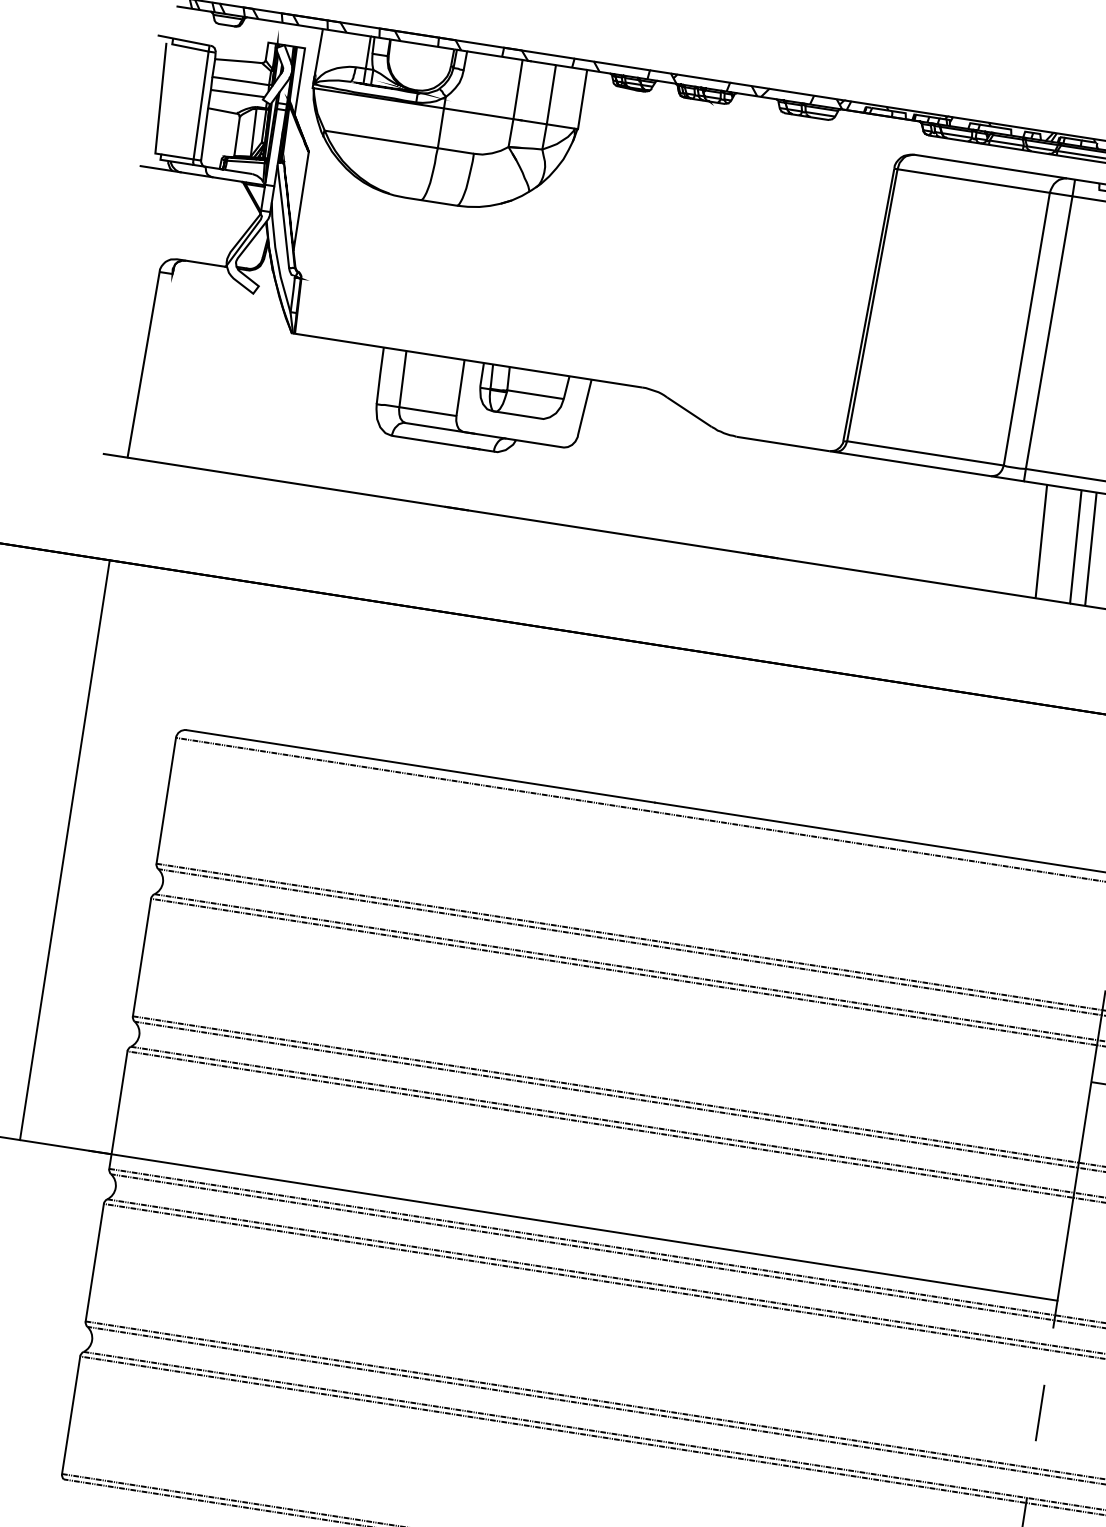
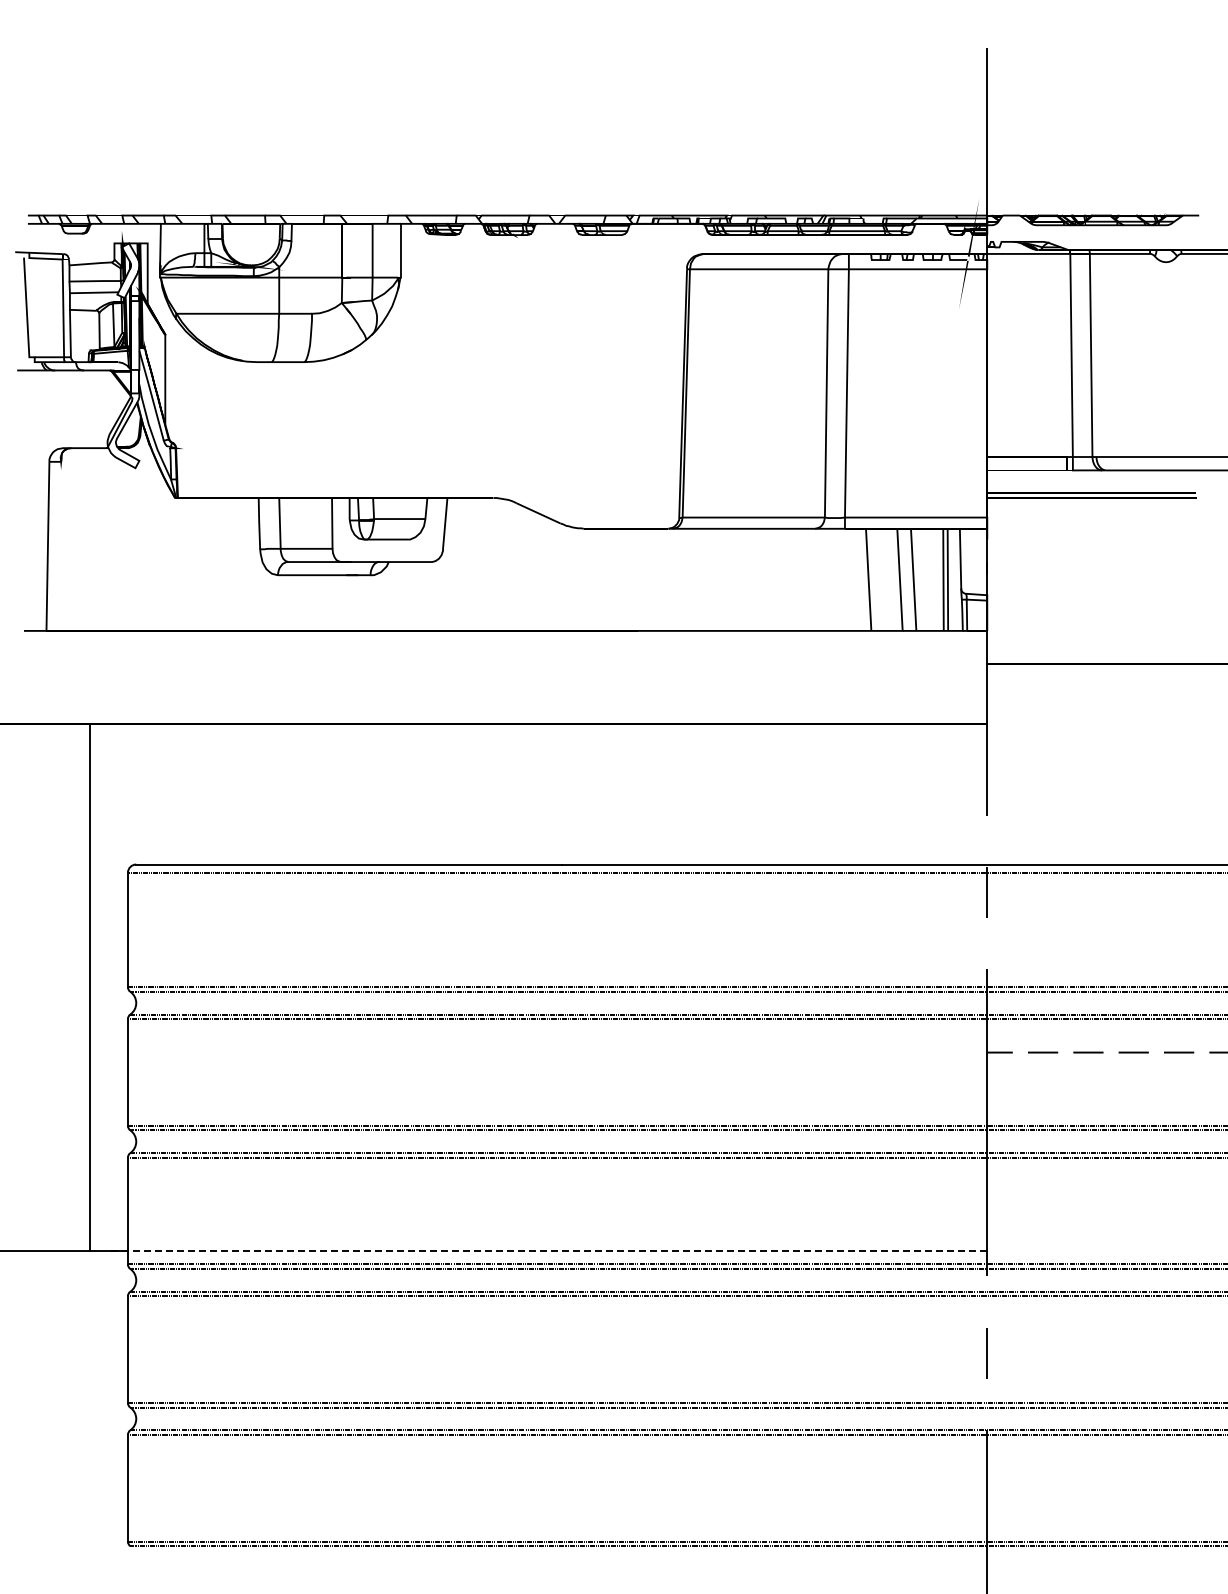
line: (64, 849) -> (89, 987), moved
line: (573, 1226) -> (547, 1251), solid -> dashed

